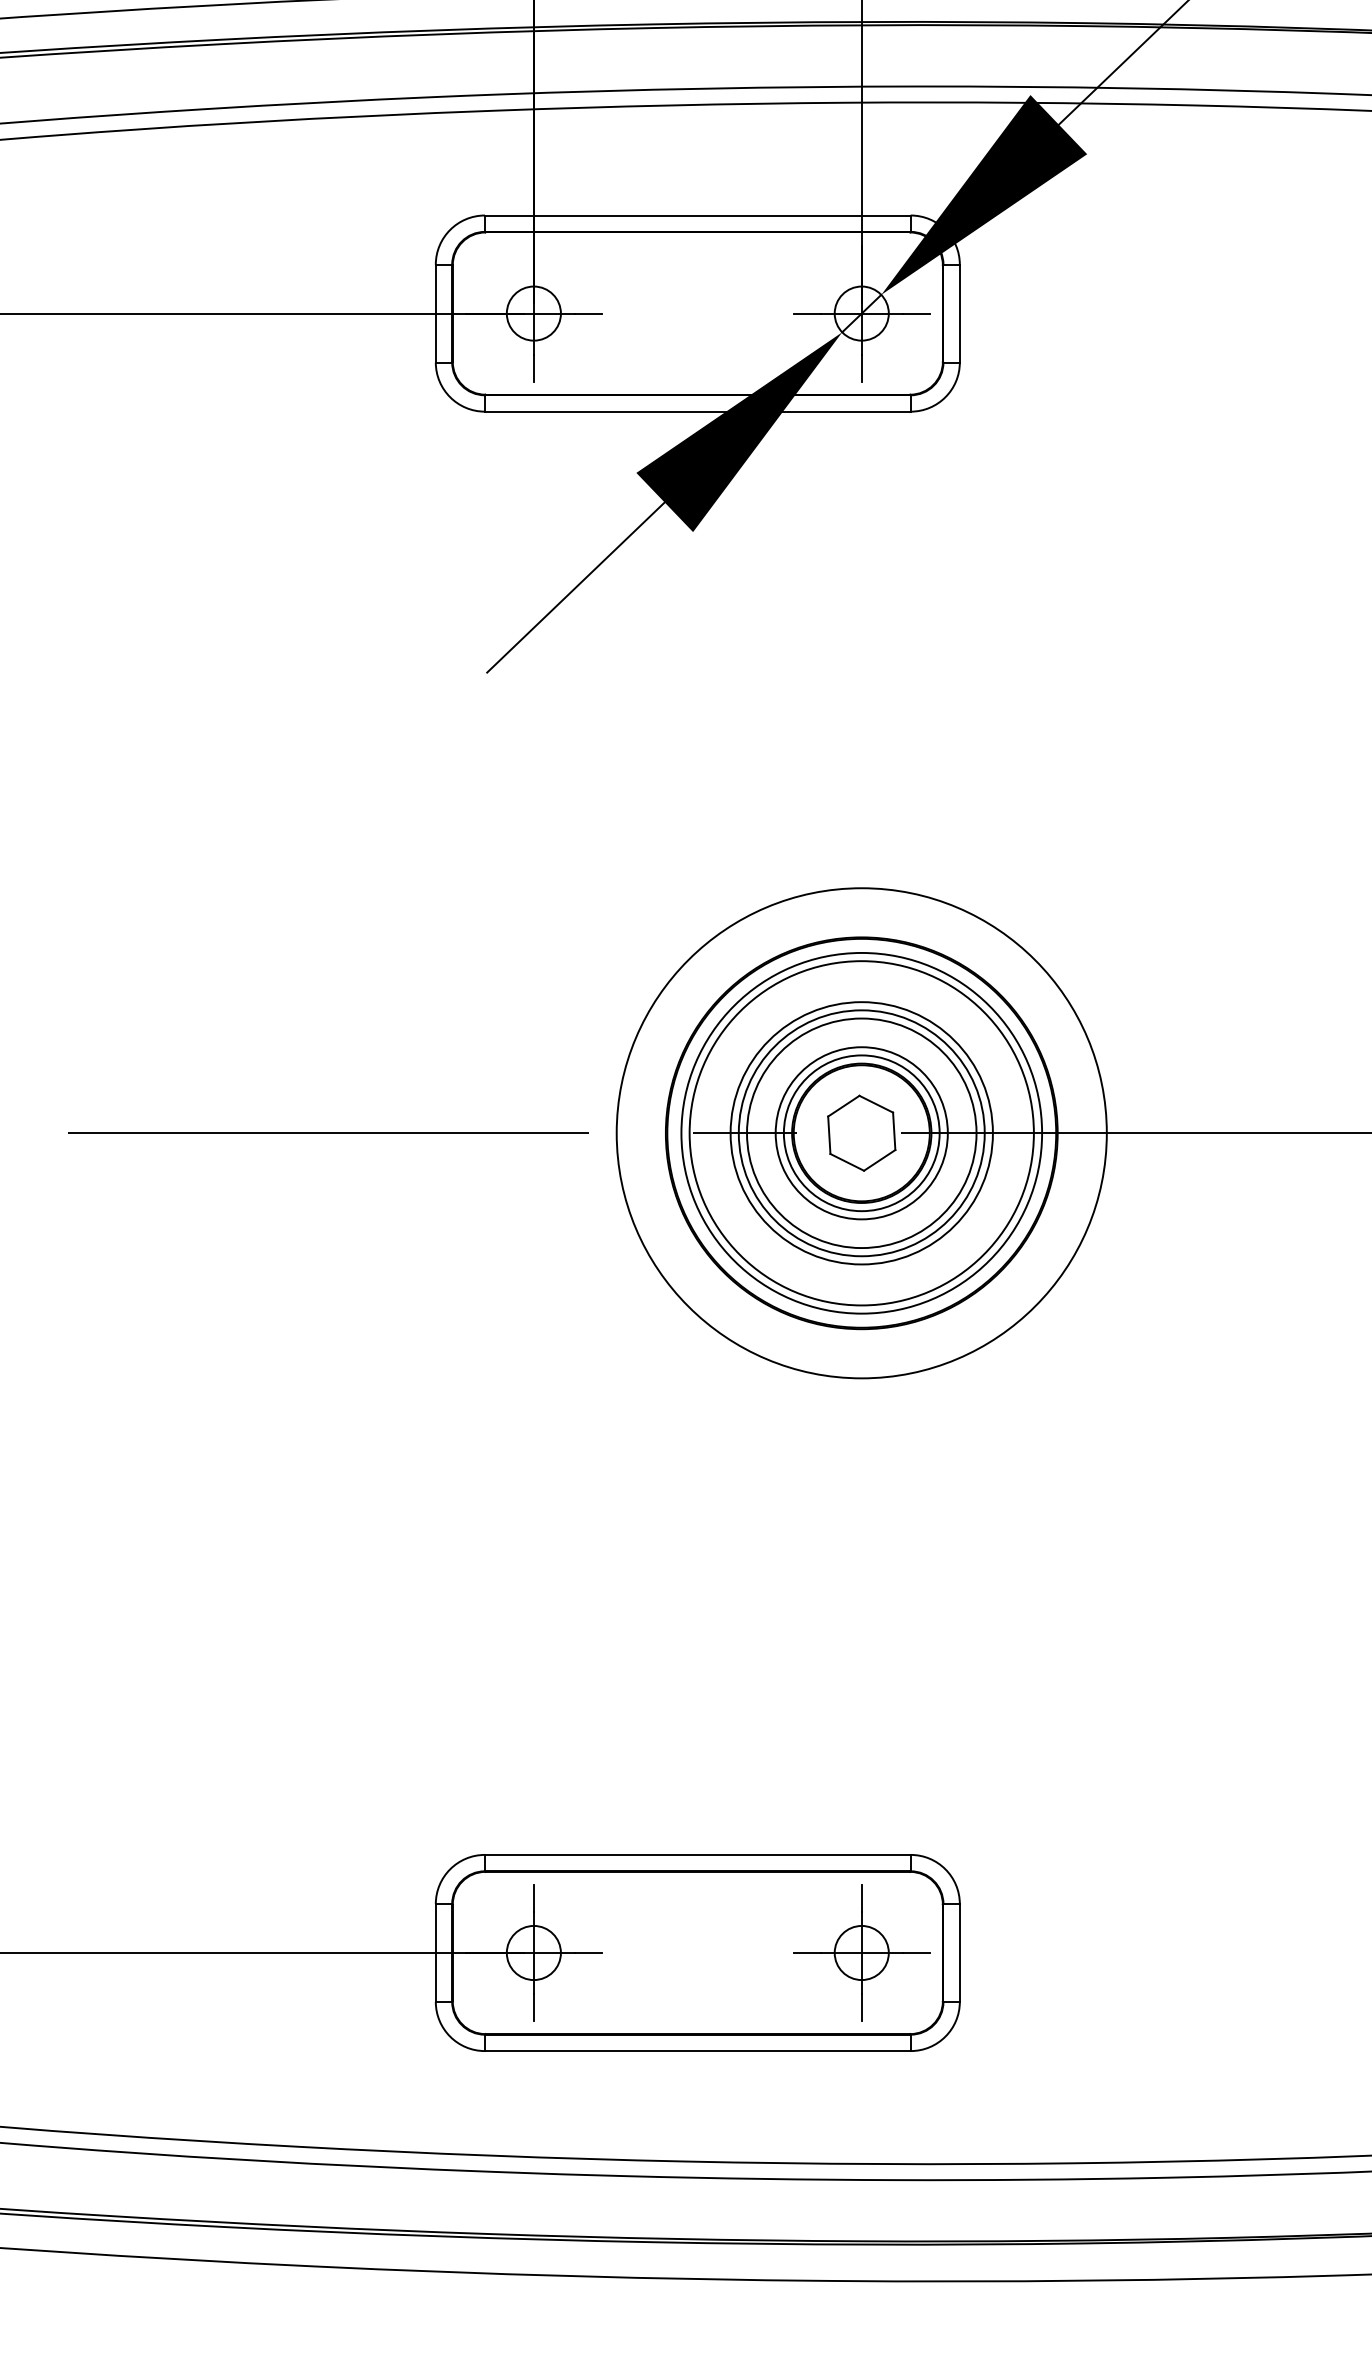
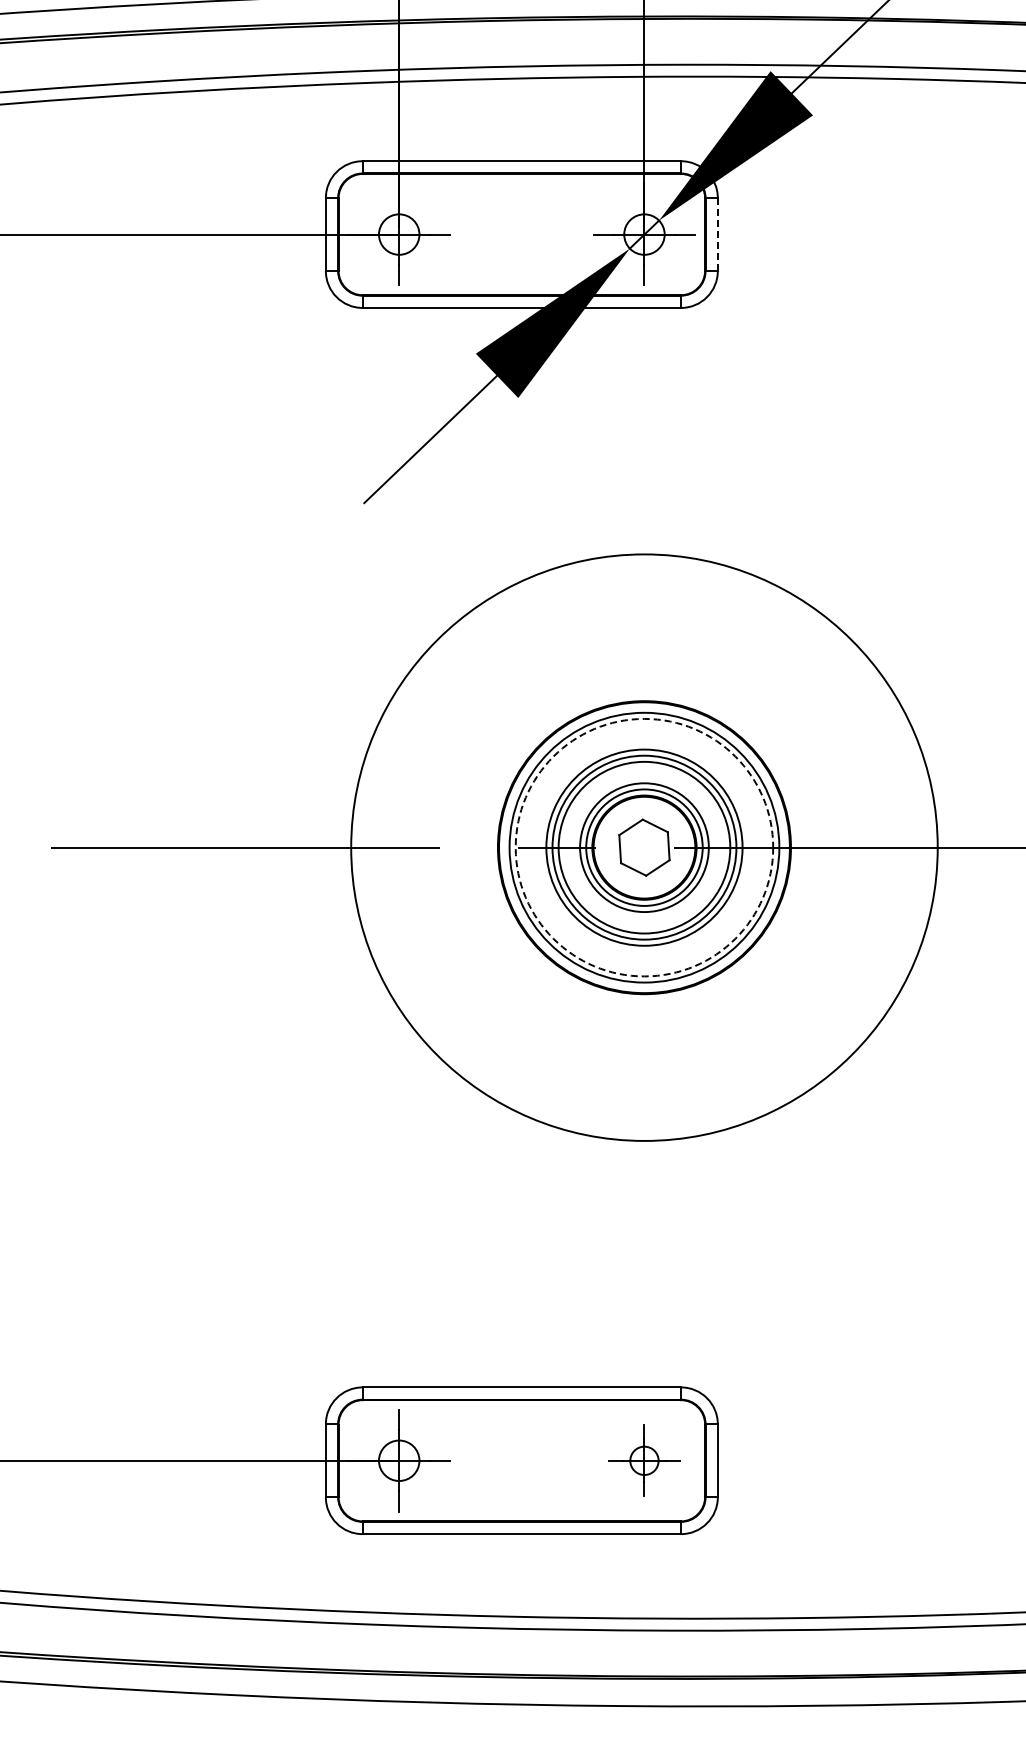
line: (959, 313) -> (717, 234), solid -> dashed
circle: (861, 1133) -> (644, 847), size x1.6
circle: (861, 1133) -> (644, 847), solid -> dashed
part: (861, 1952) -> (644, 1460), size x0.7

